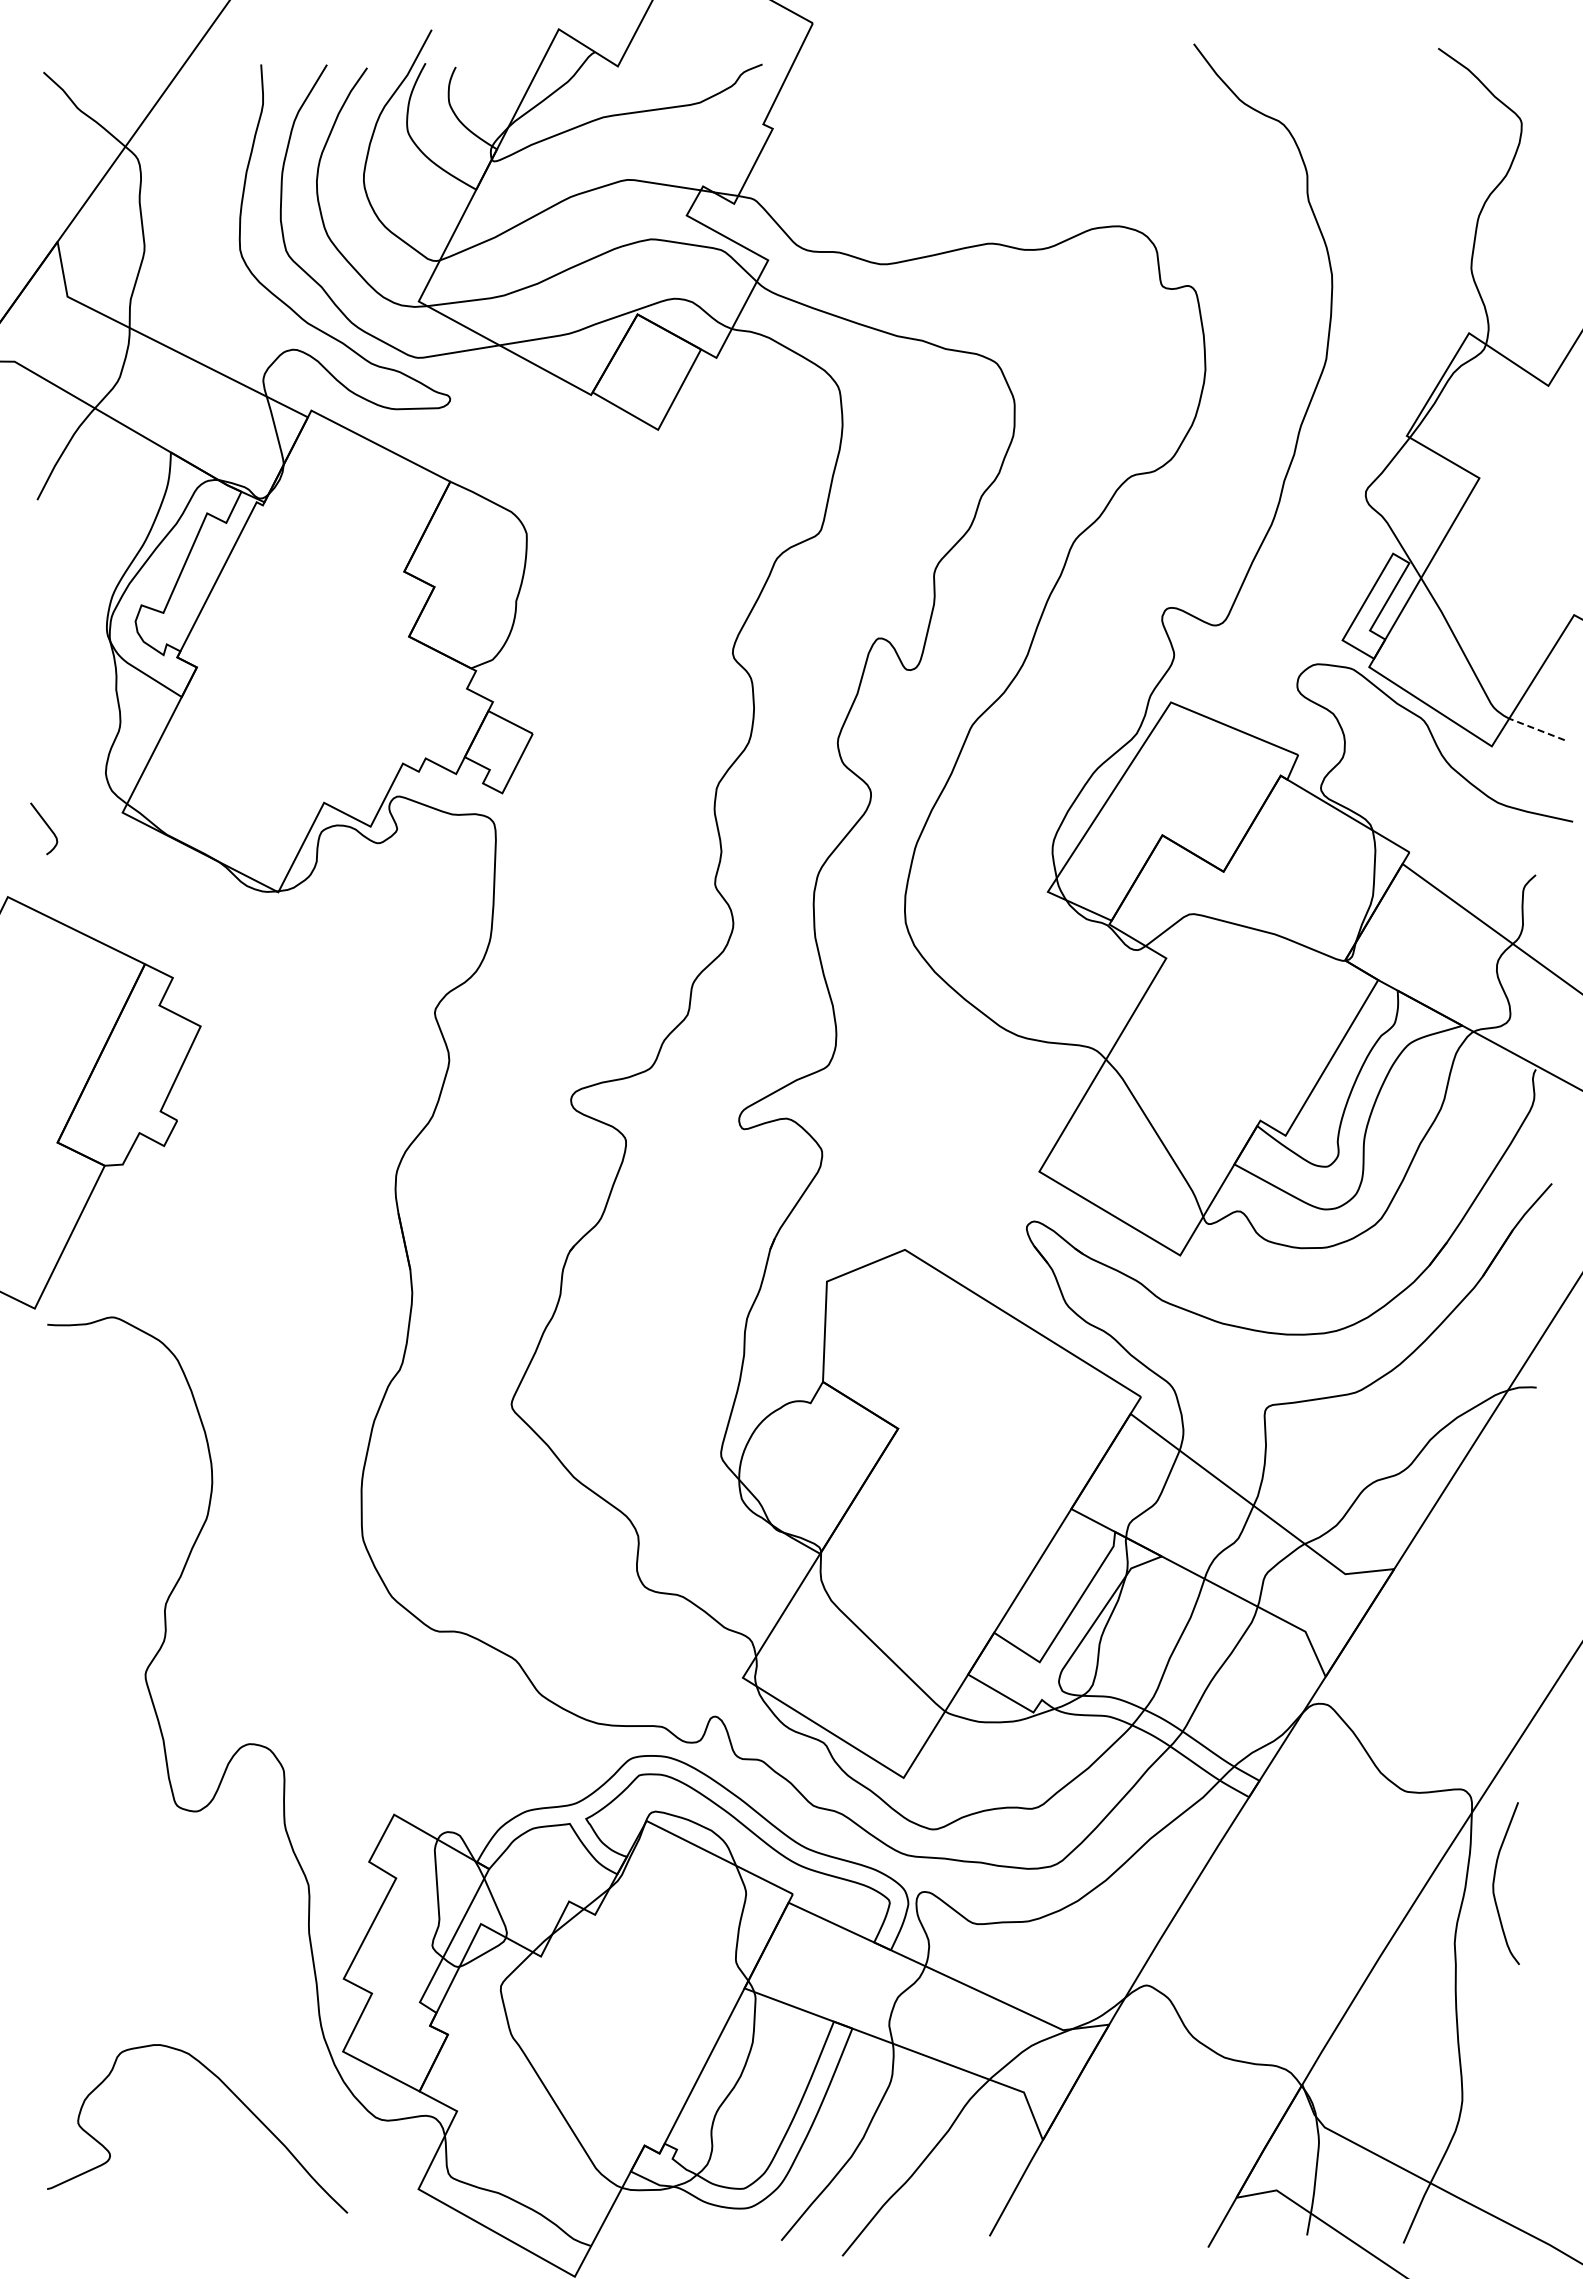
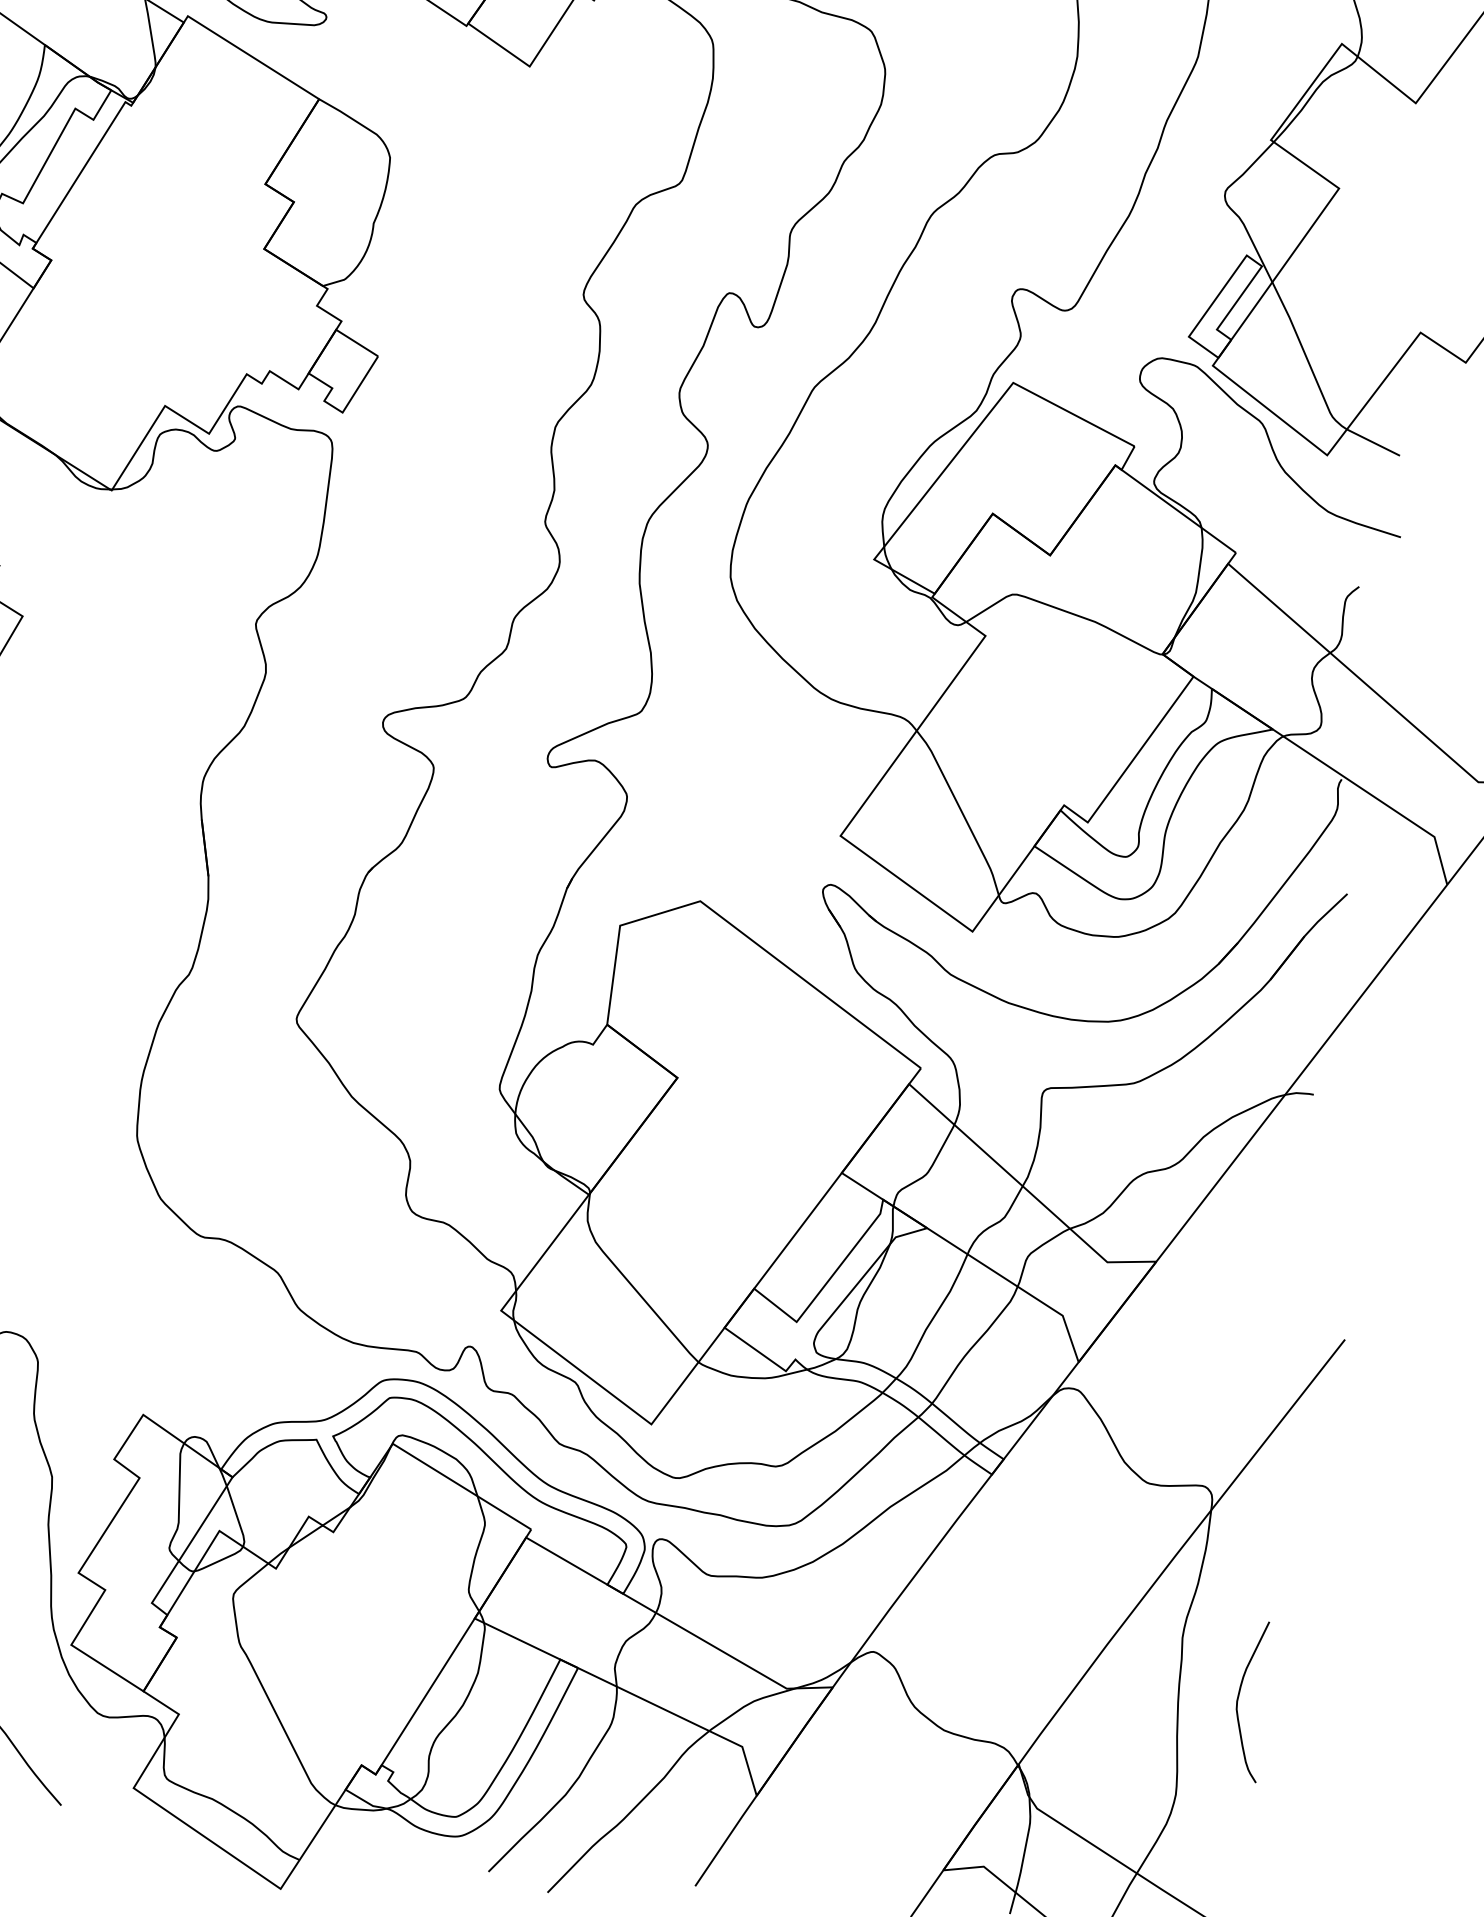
line: (1537, 729) -> (1373, 442), dashed -> solid
curve: (1494, 1883) -> (1238, 1700), moved

